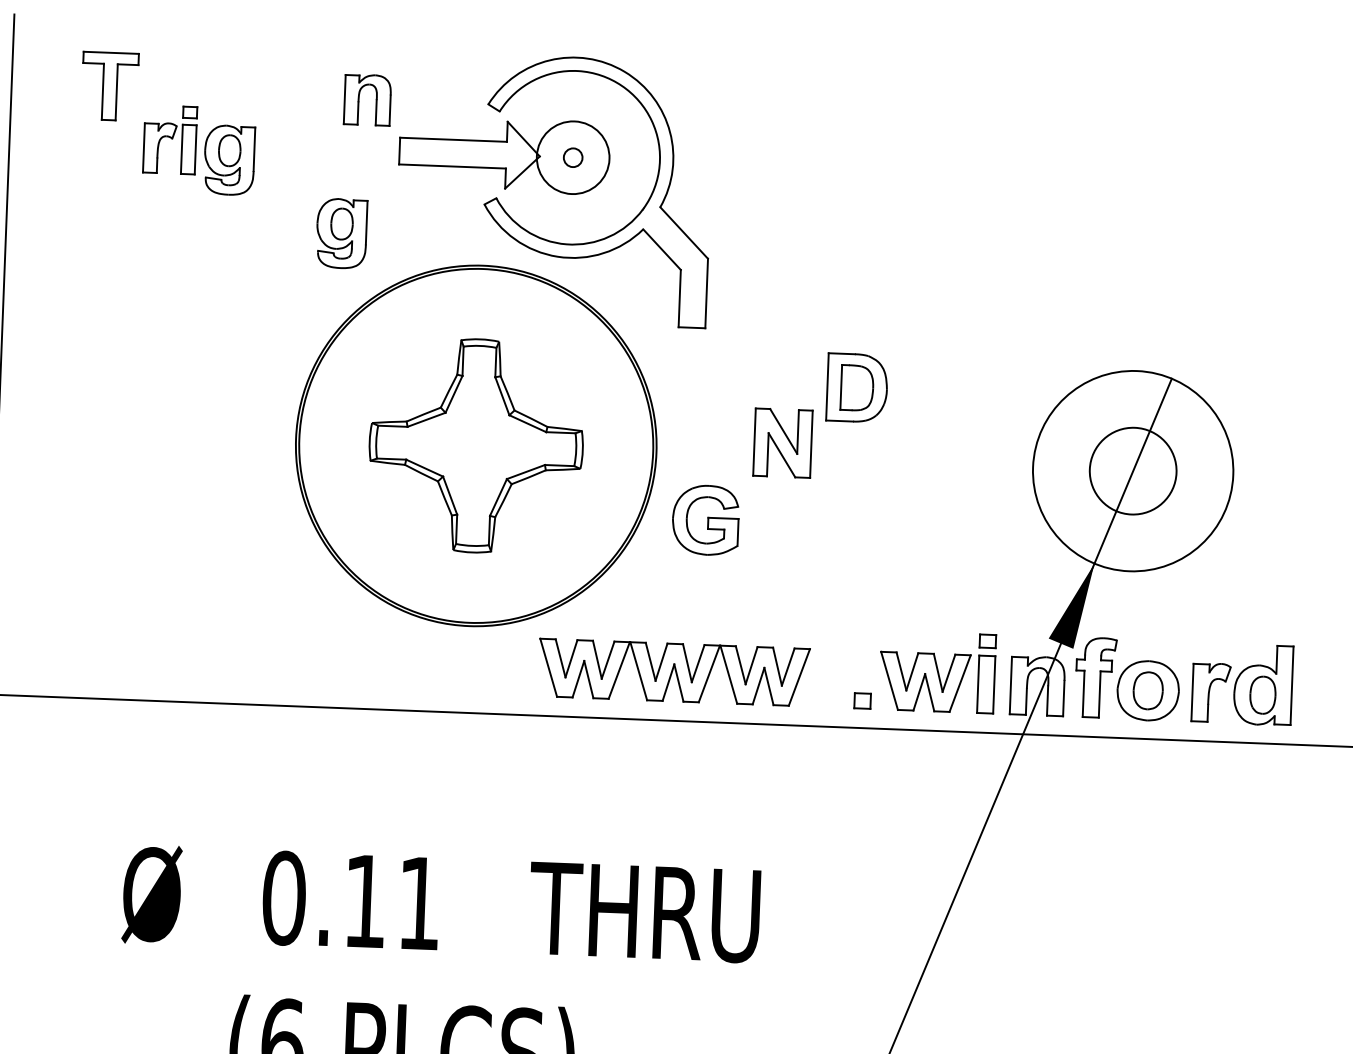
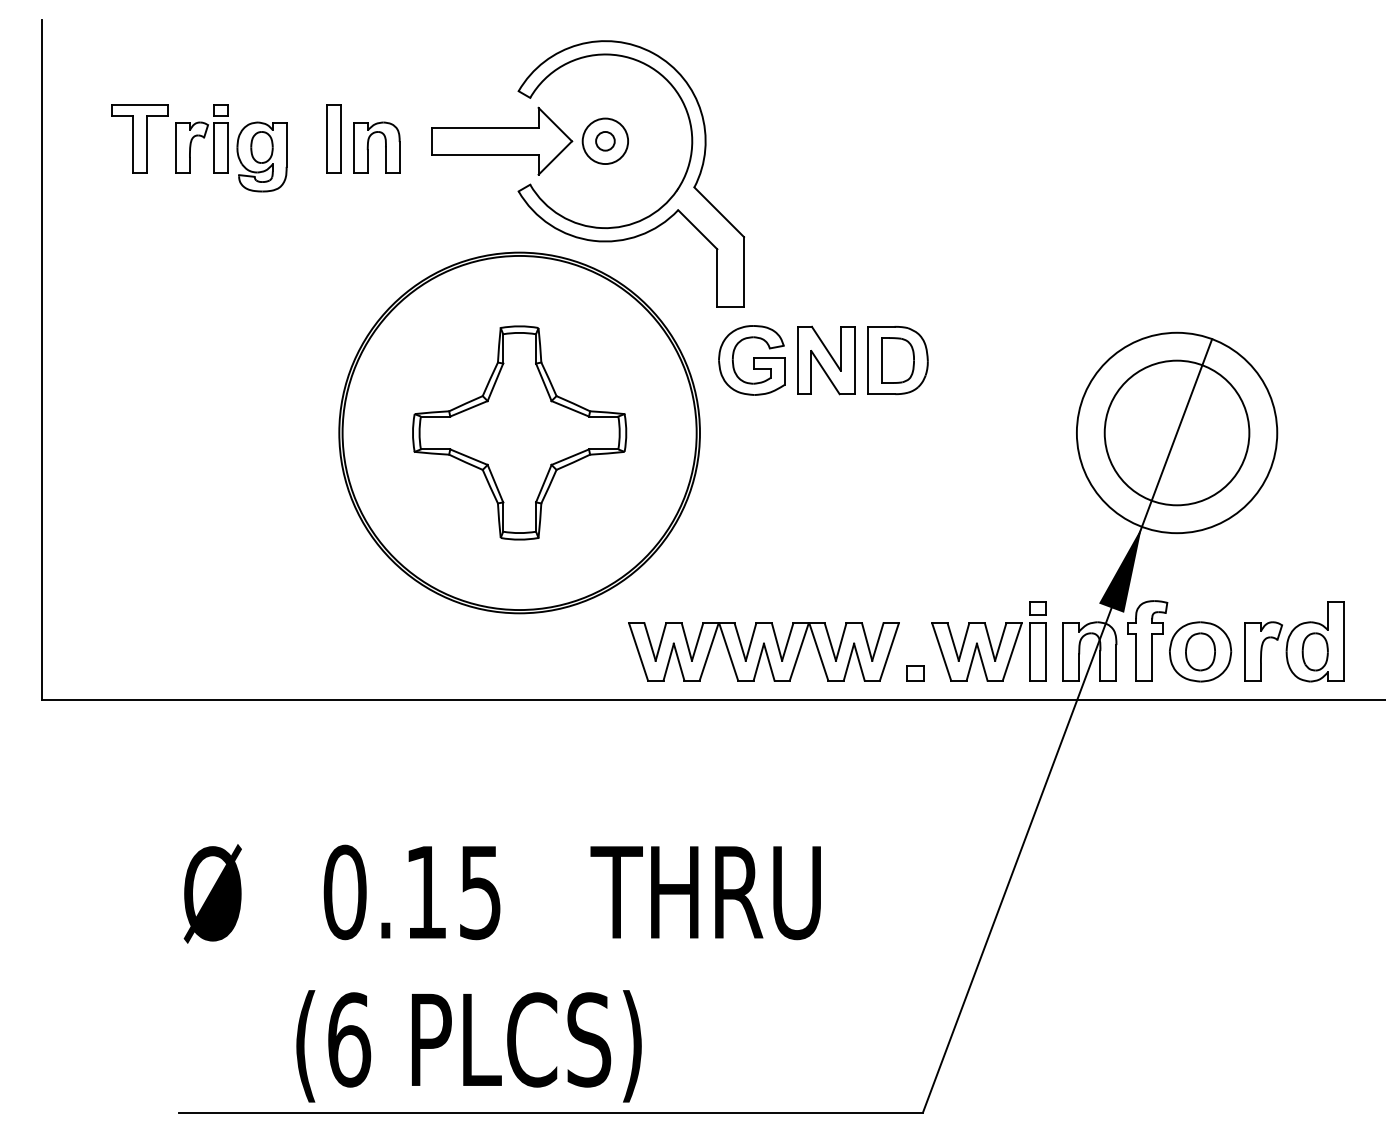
part: (109, 86) -> (139, 138), moved
part: (359, 99) -> (368, 147), moved
part: (301, 144) -> (333, 138), added
circle: (573, 157) -> (605, 141), size x0.62
part: (341, 233) -> (376, 225), removed
part: (783, 443) -> (826, 360), moved
circle: (1132, 470) -> (1176, 432), size x1.67
part: (705, 520) -> (751, 360), moved
part: (673, 672) -> (763, 651), moved
text: (419, 904) -> (480, 893), 0.11 -> 0.15

